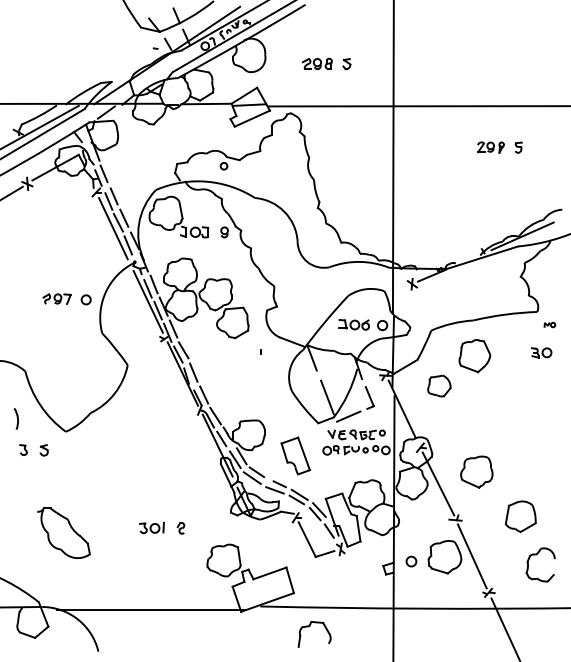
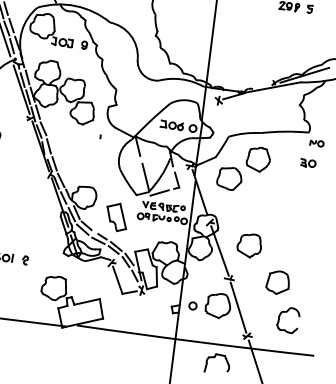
part: (549, 324) -> (316, 143), size x1.67
part: (439, 385) -> (229, 178), size x1.43
part: (310, 626) -> (215, 357), moved

